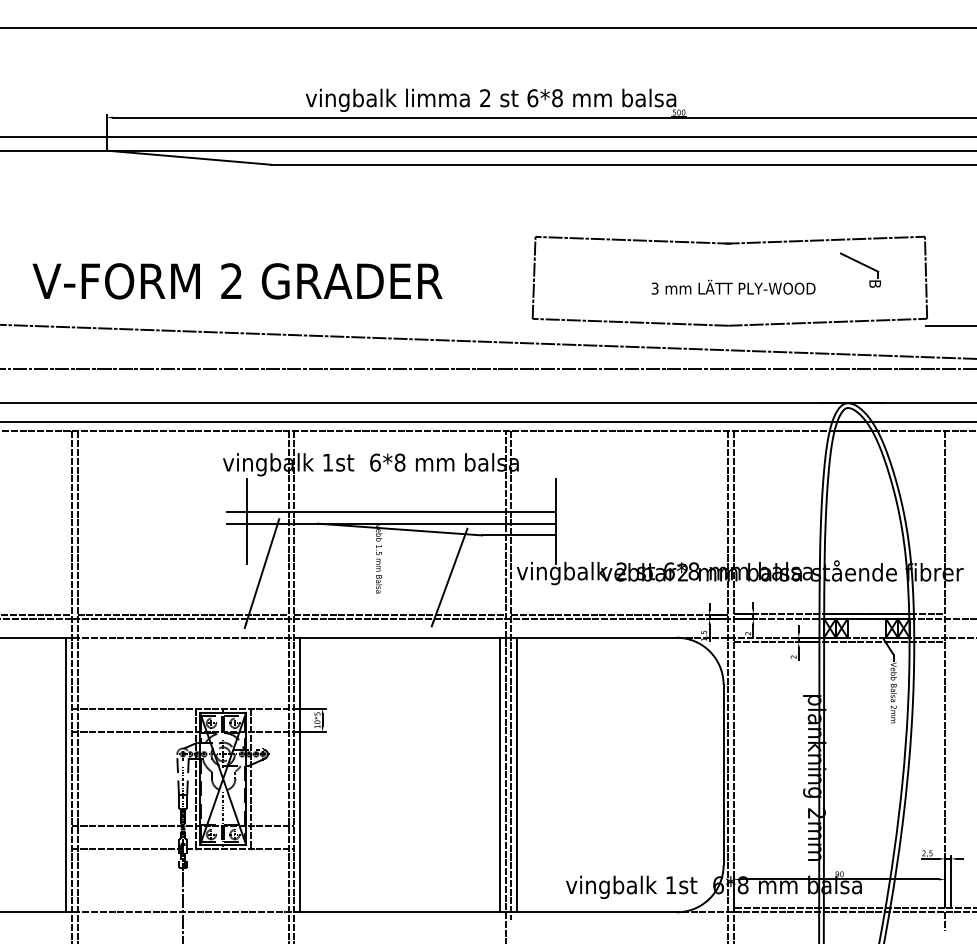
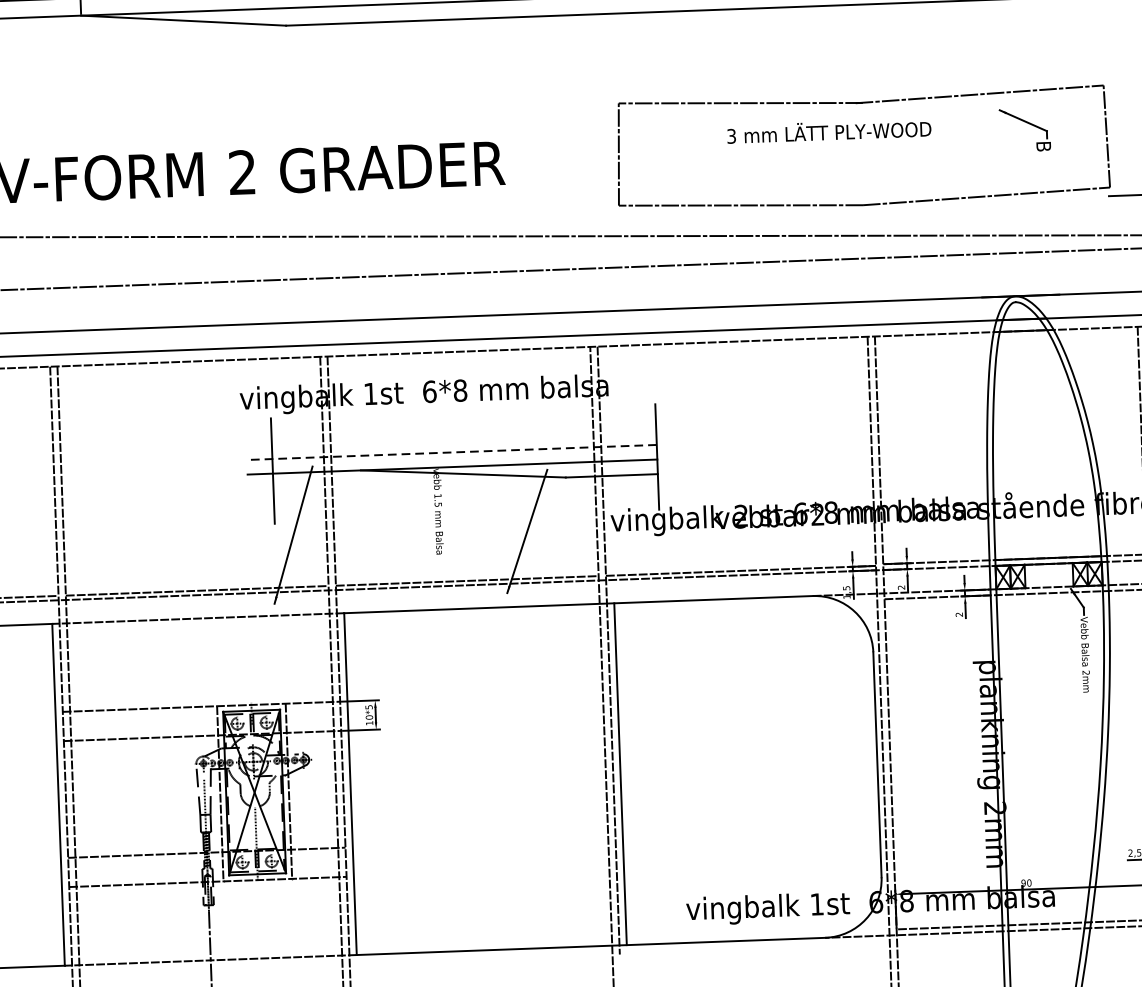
text: (733, 286) -> (829, 130), moved
line: (391, 511) -> (451, 451), solid -> dashed
line: (499, 774) -> (598, 774), removed

